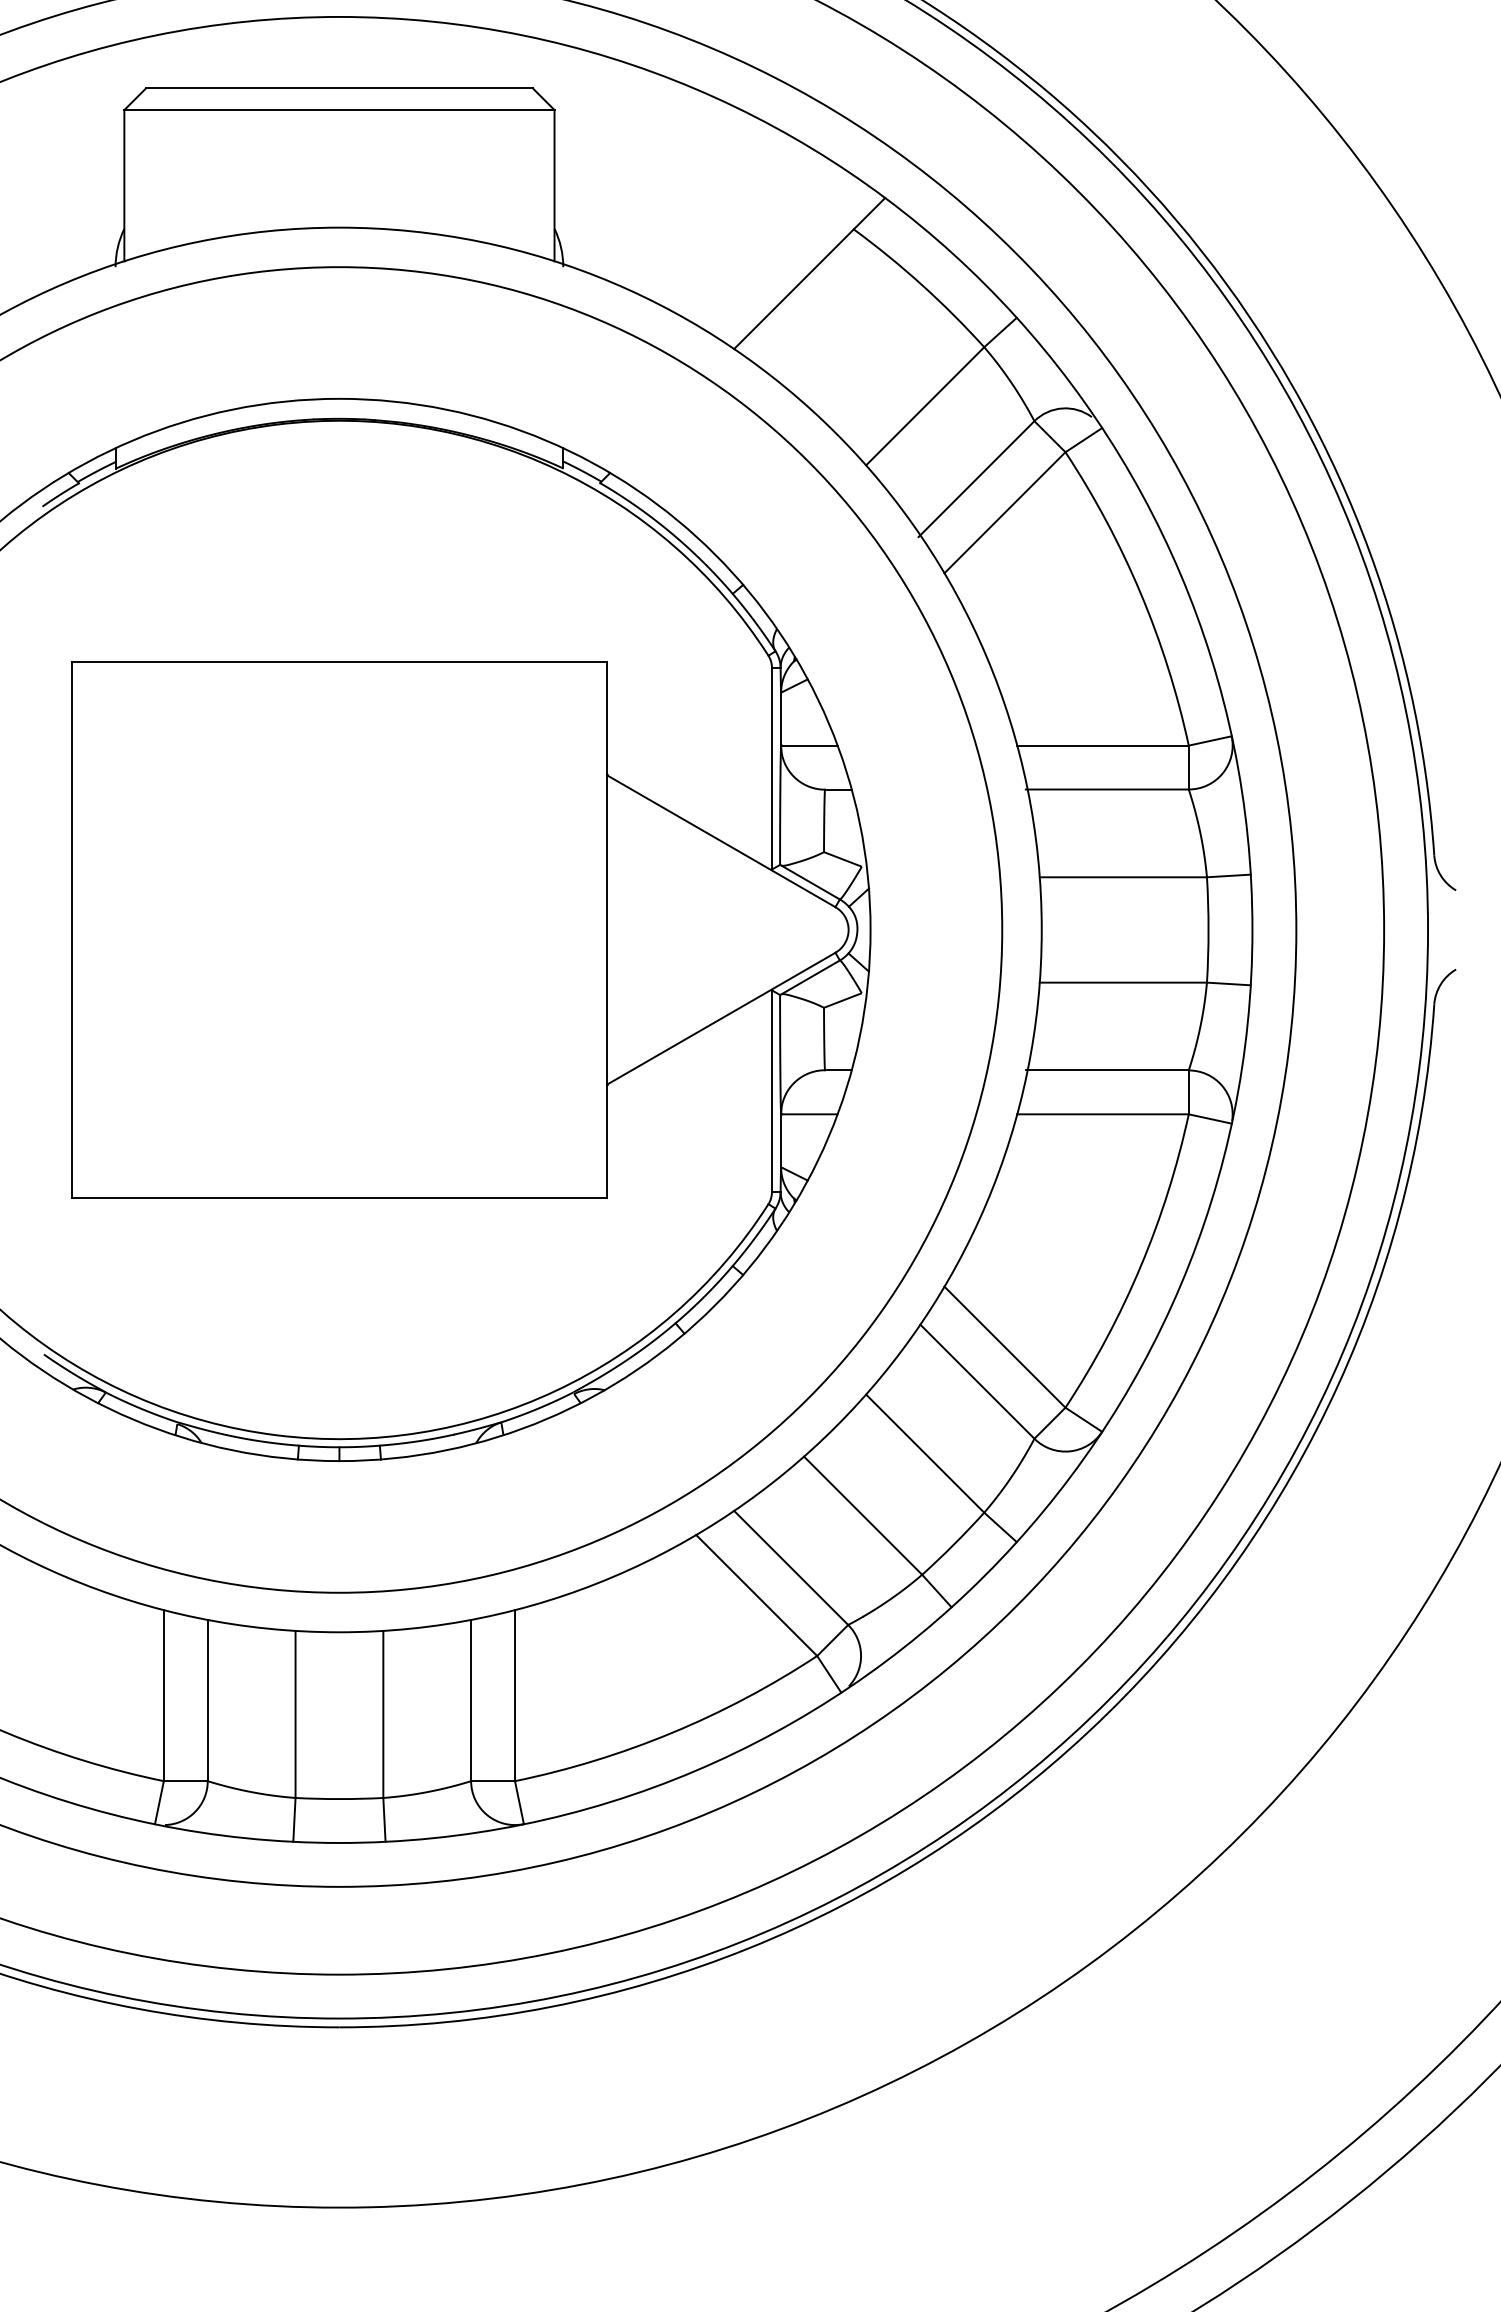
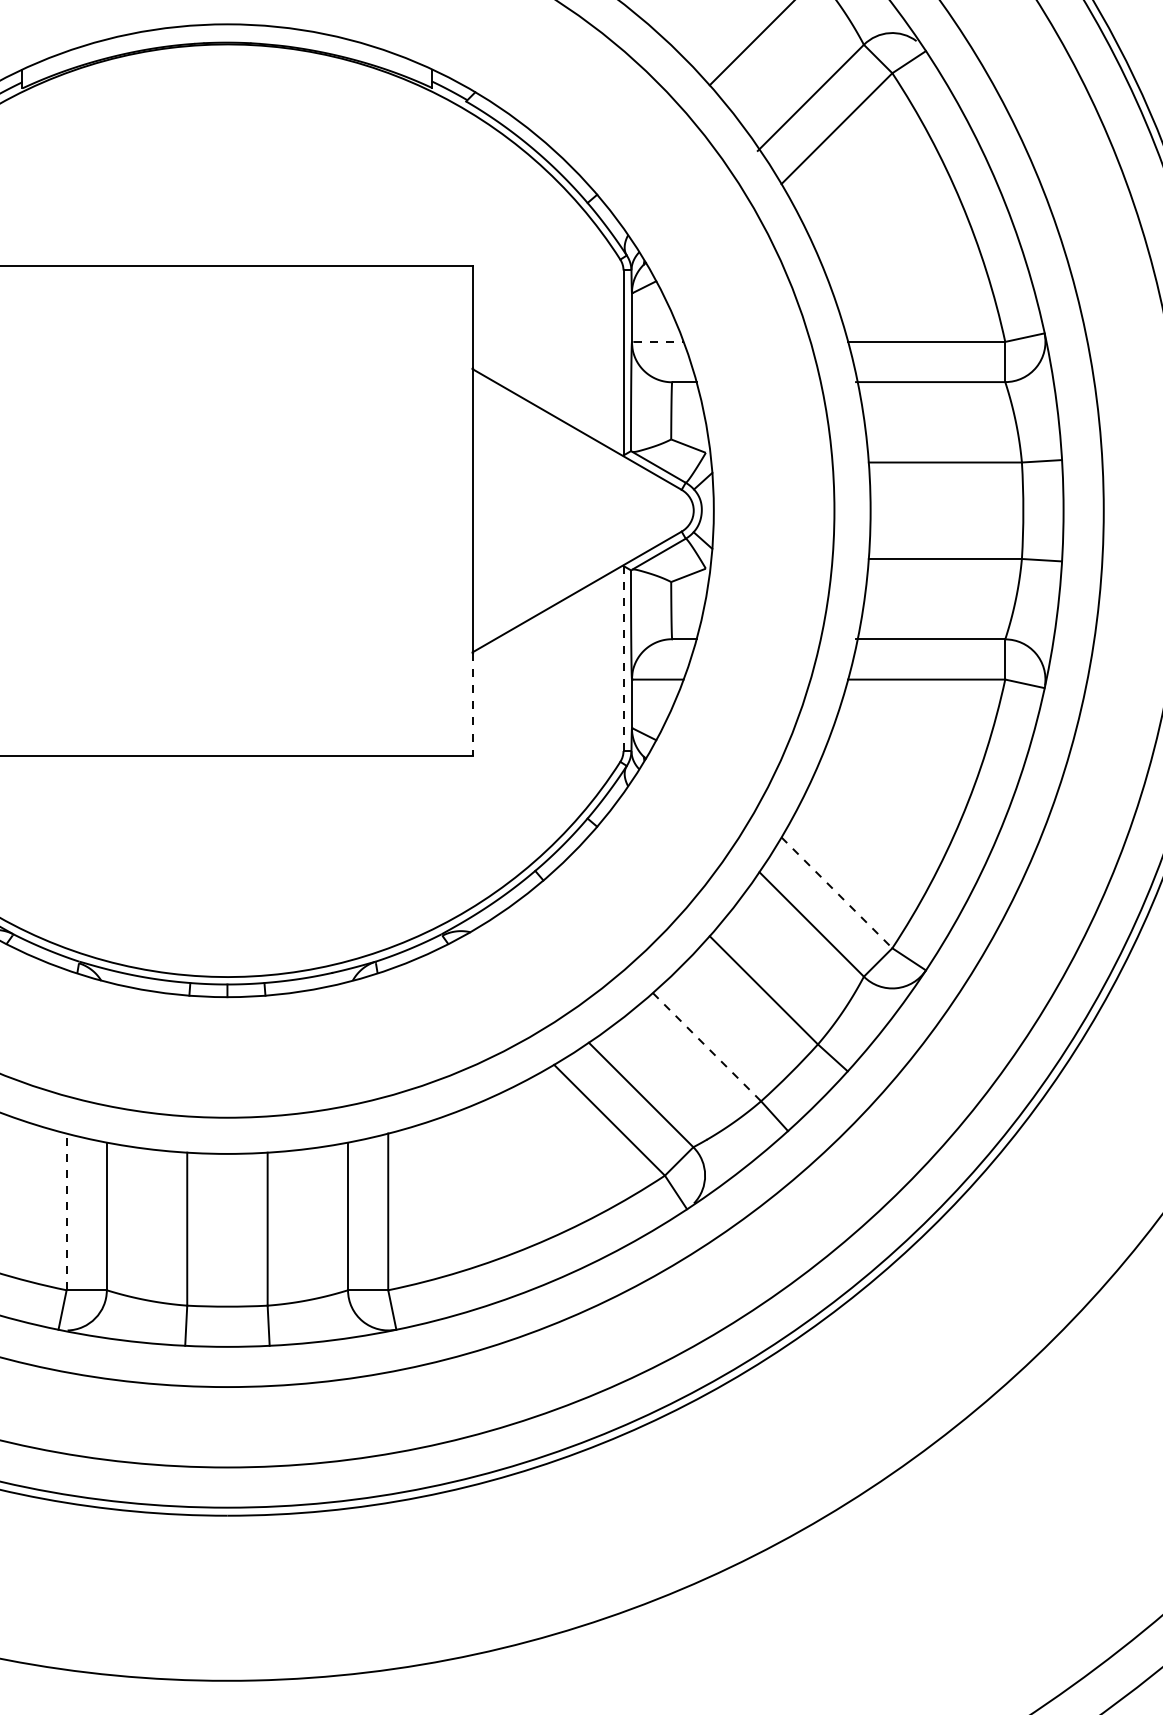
line: (810, 745) -> (658, 341), solid -> dashed
line: (771, 1091) -> (623, 658), solid -> dashed
line: (607, 1142) -> (472, 705), solid -> dashed
line: (1004, 1347) -> (836, 893), solid -> dashed
line: (863, 1515) -> (707, 1046), solid -> dashed
line: (163, 1695) -> (66, 1211), solid -> dashed

